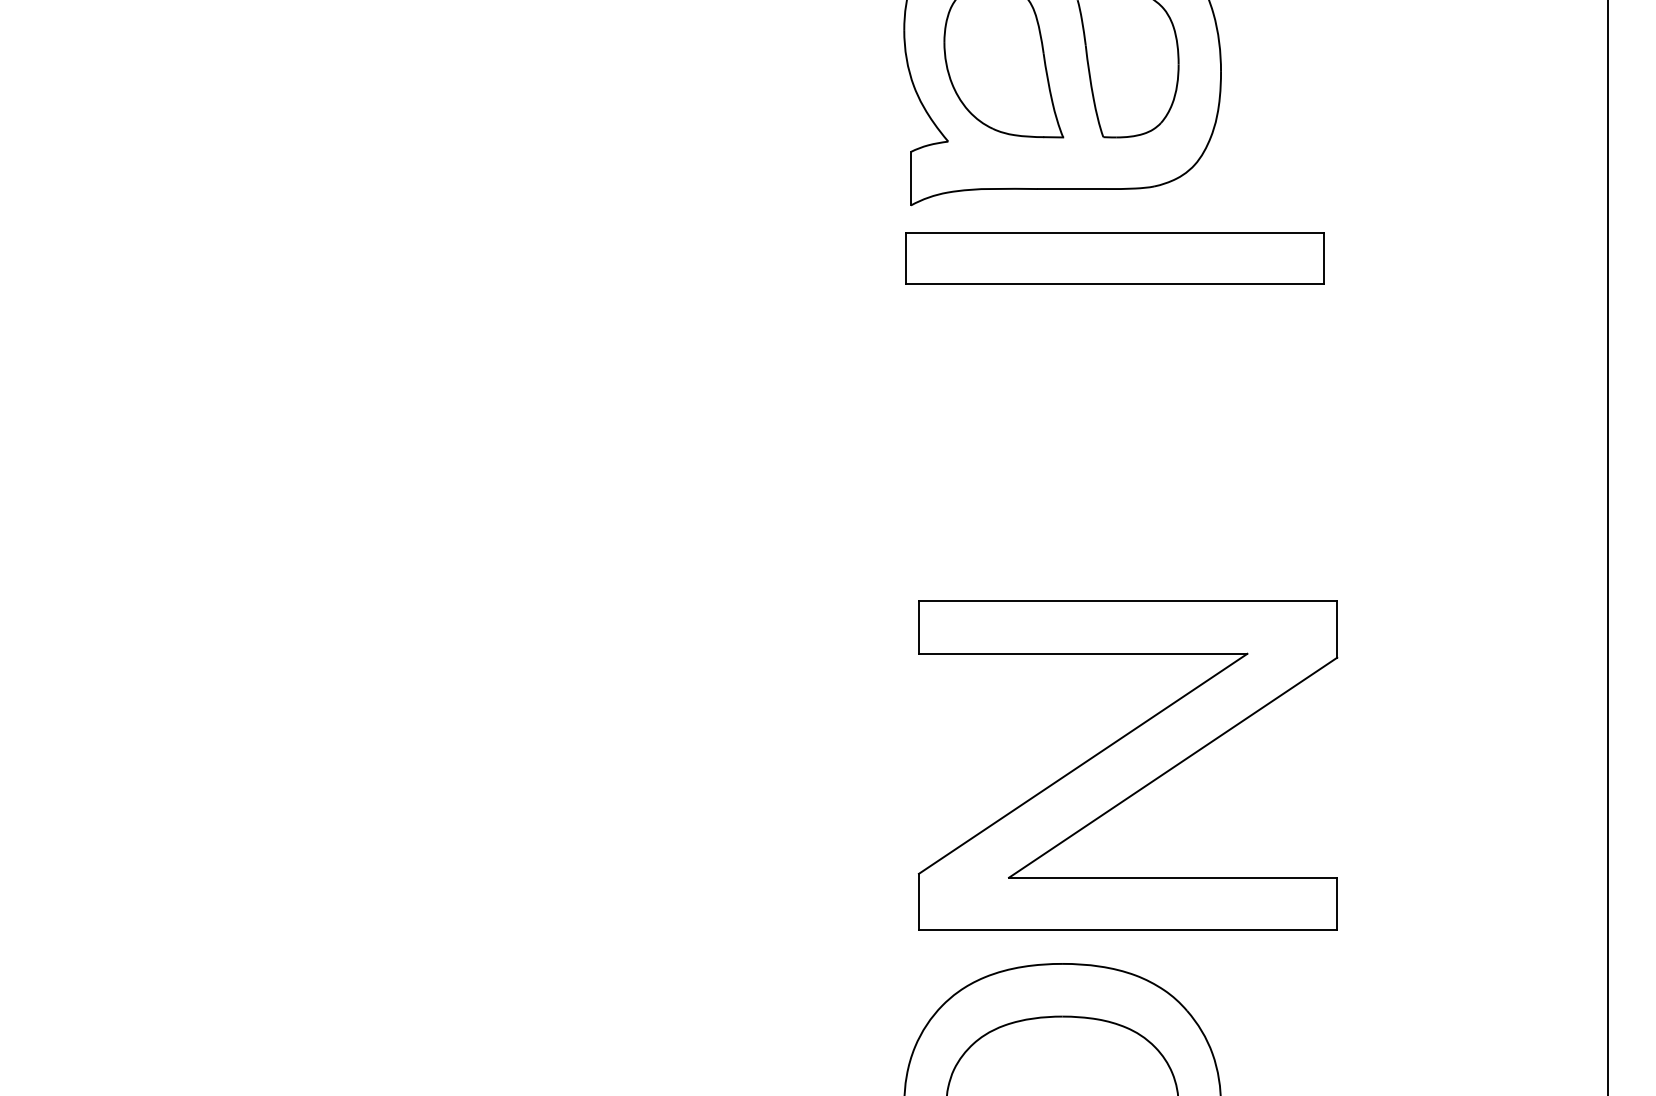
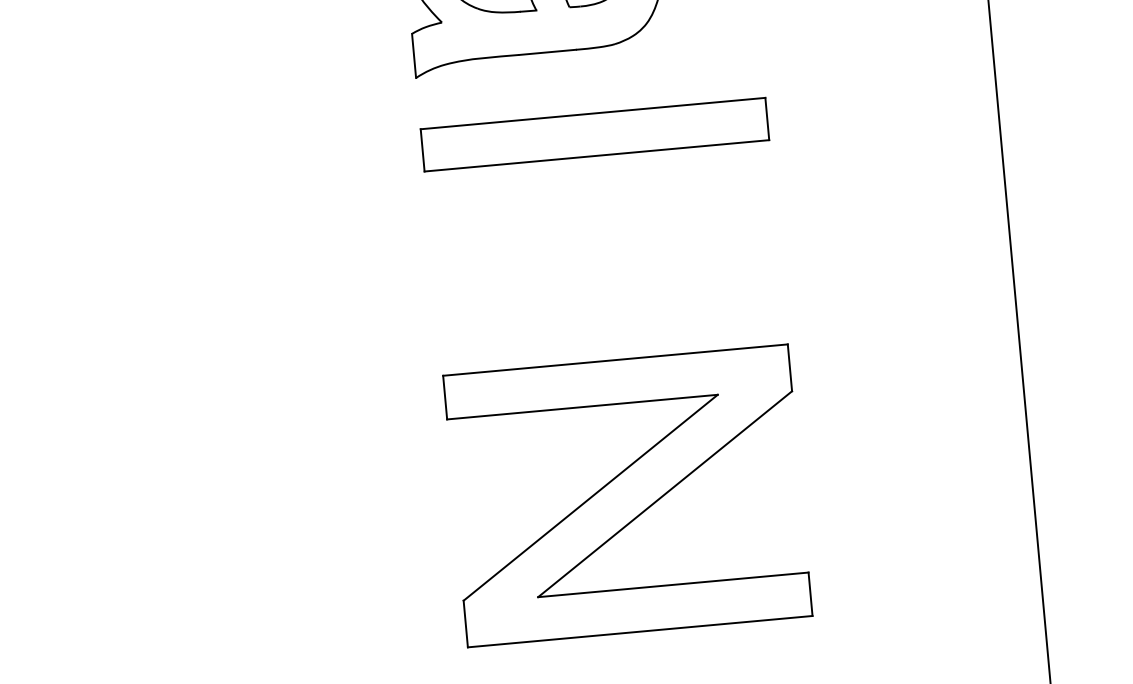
part: (1114, 258) -> (594, 134), moved
part: (1127, 765) -> (627, 495), moved

